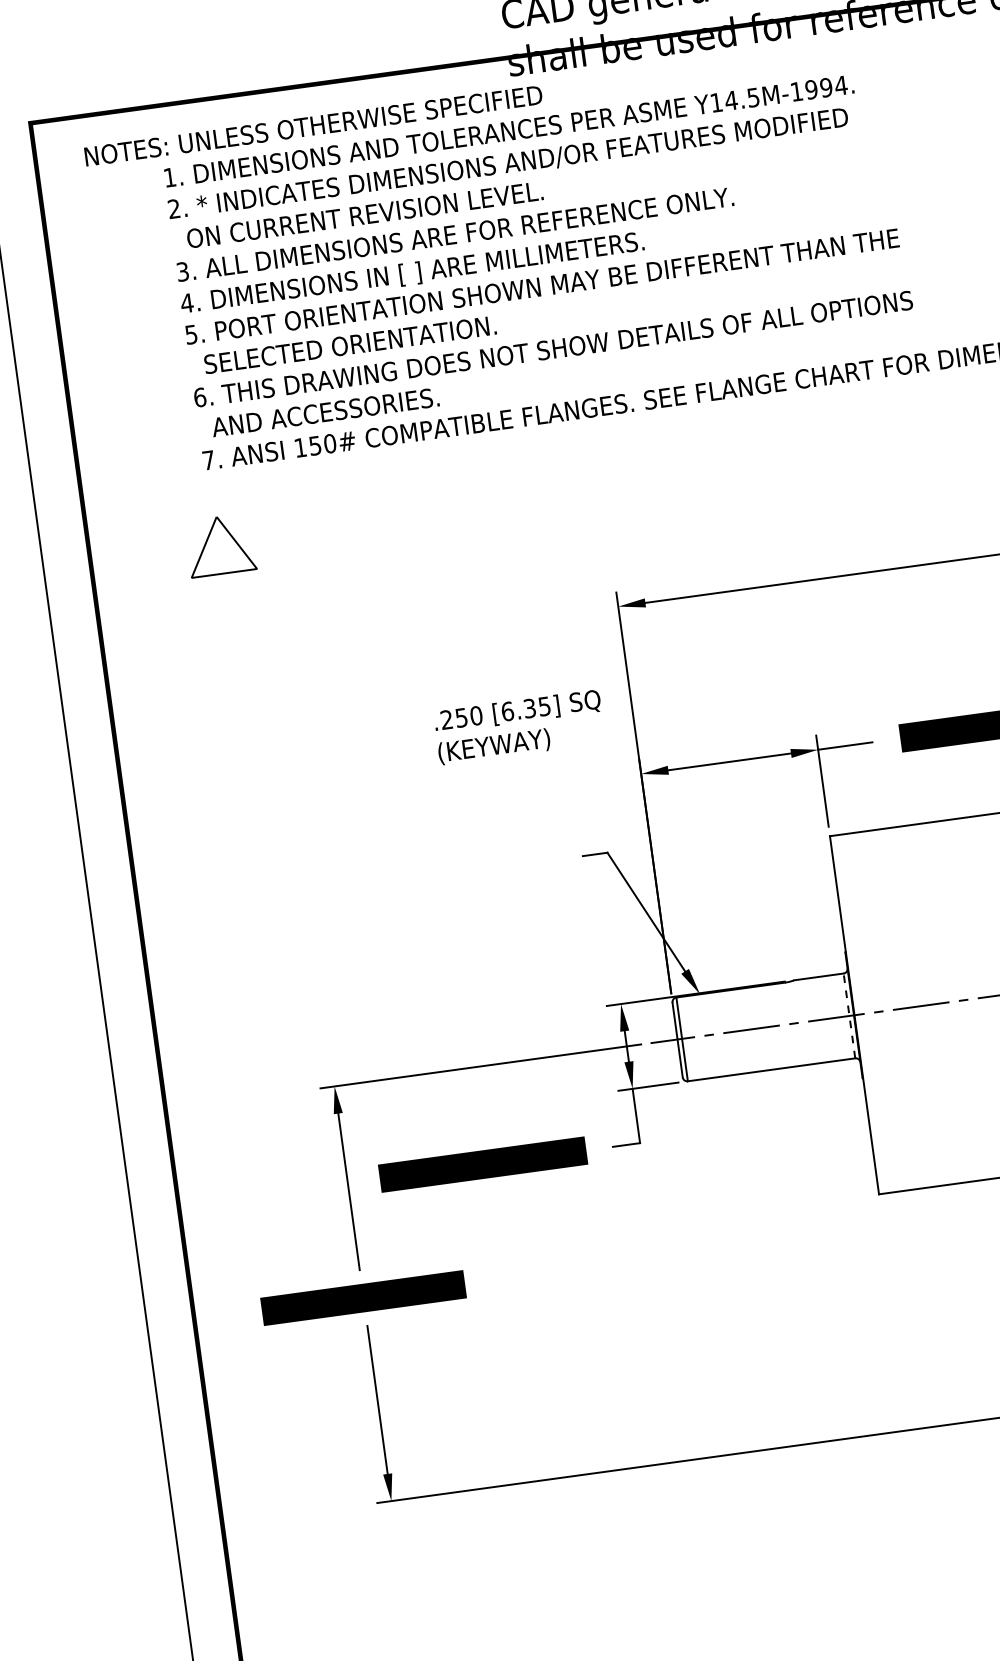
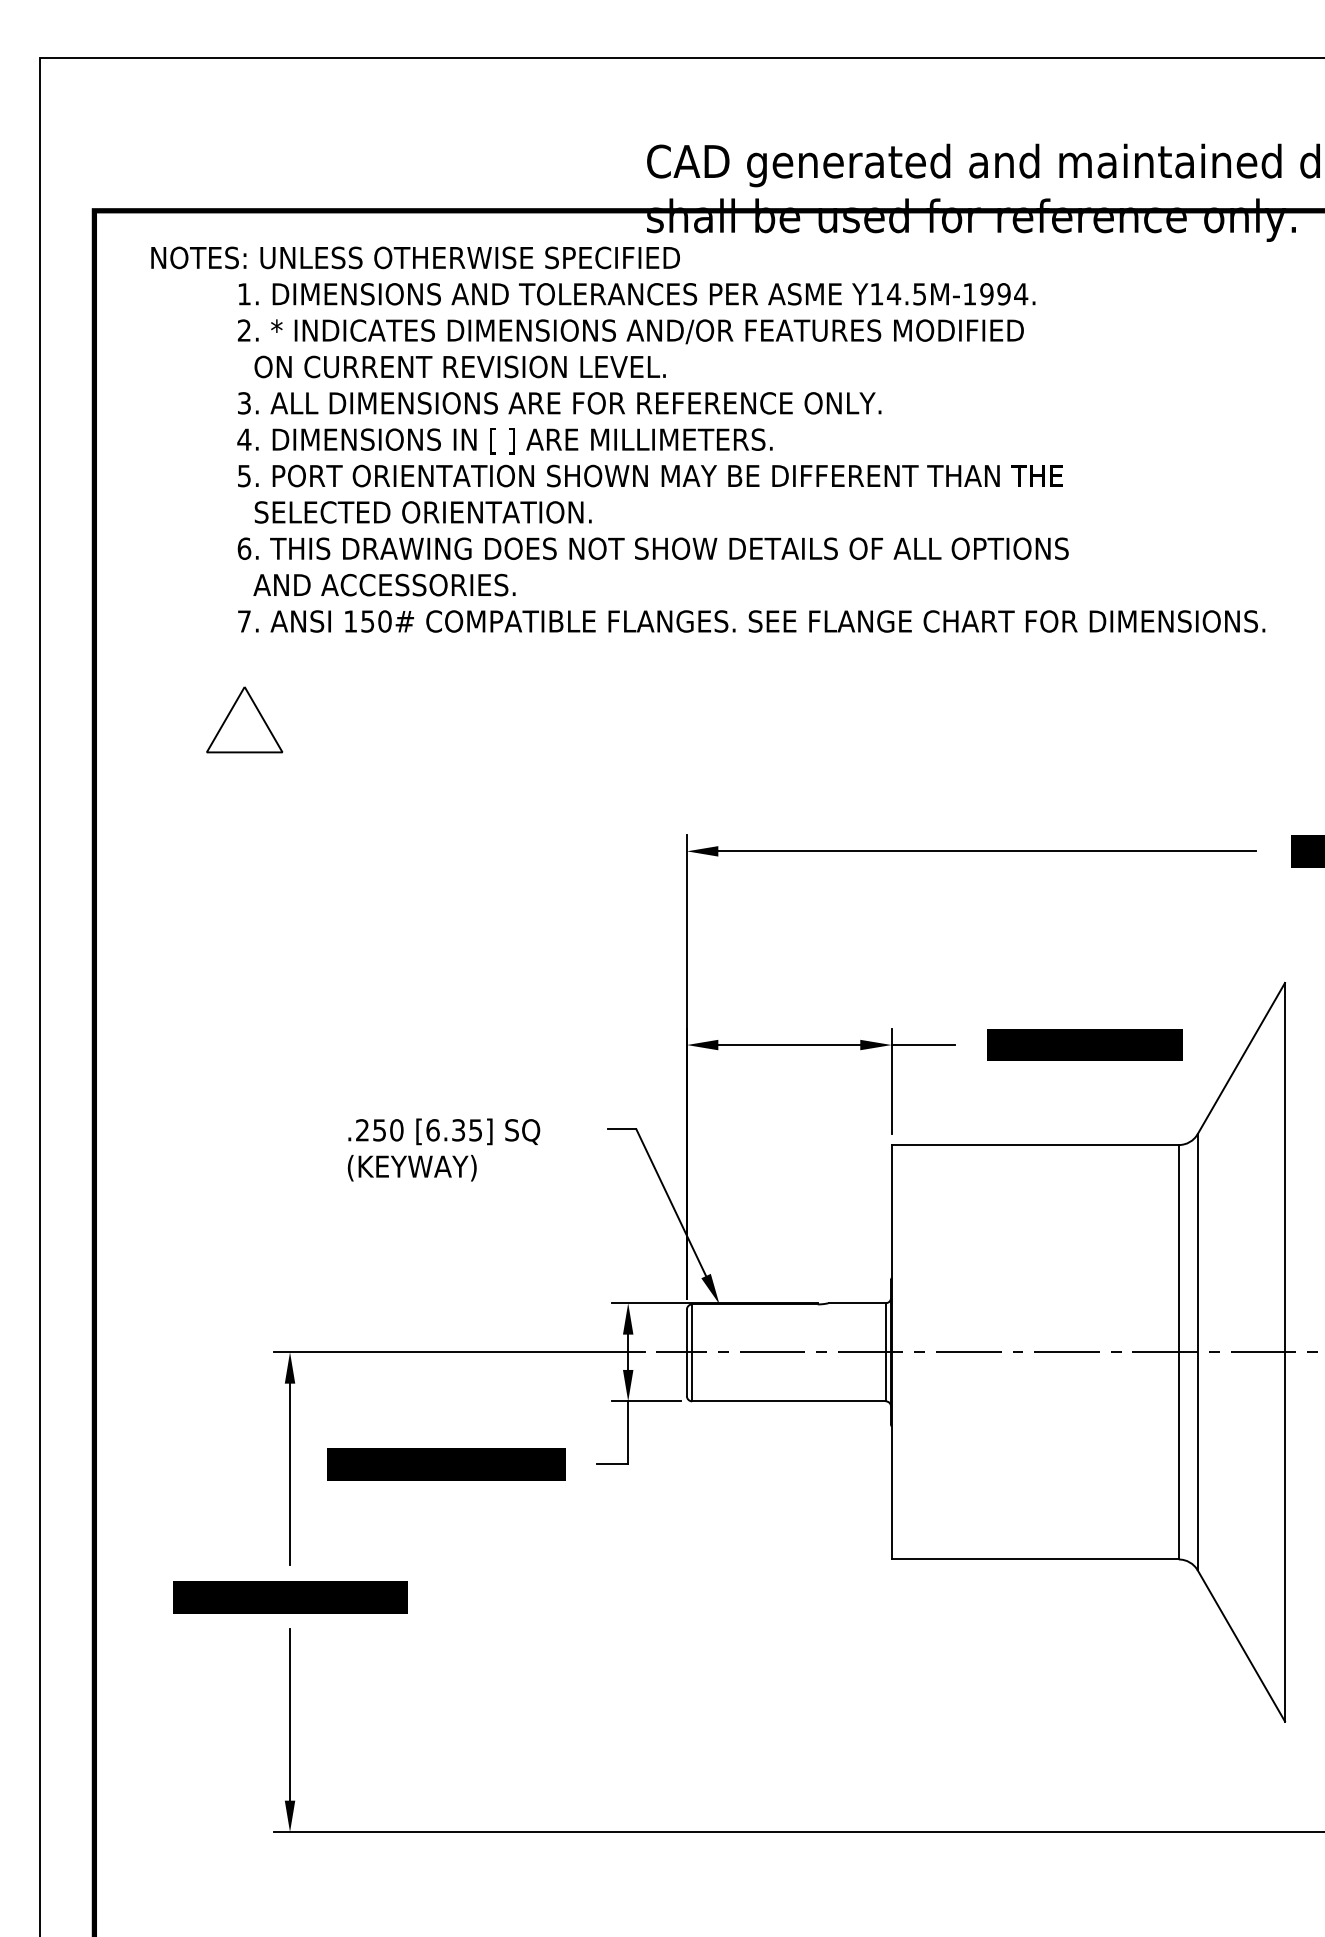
text: (519, 726) -> (443, 1149), moved
line: (849, 1015) -> (885, 1351), dashed -> solid

